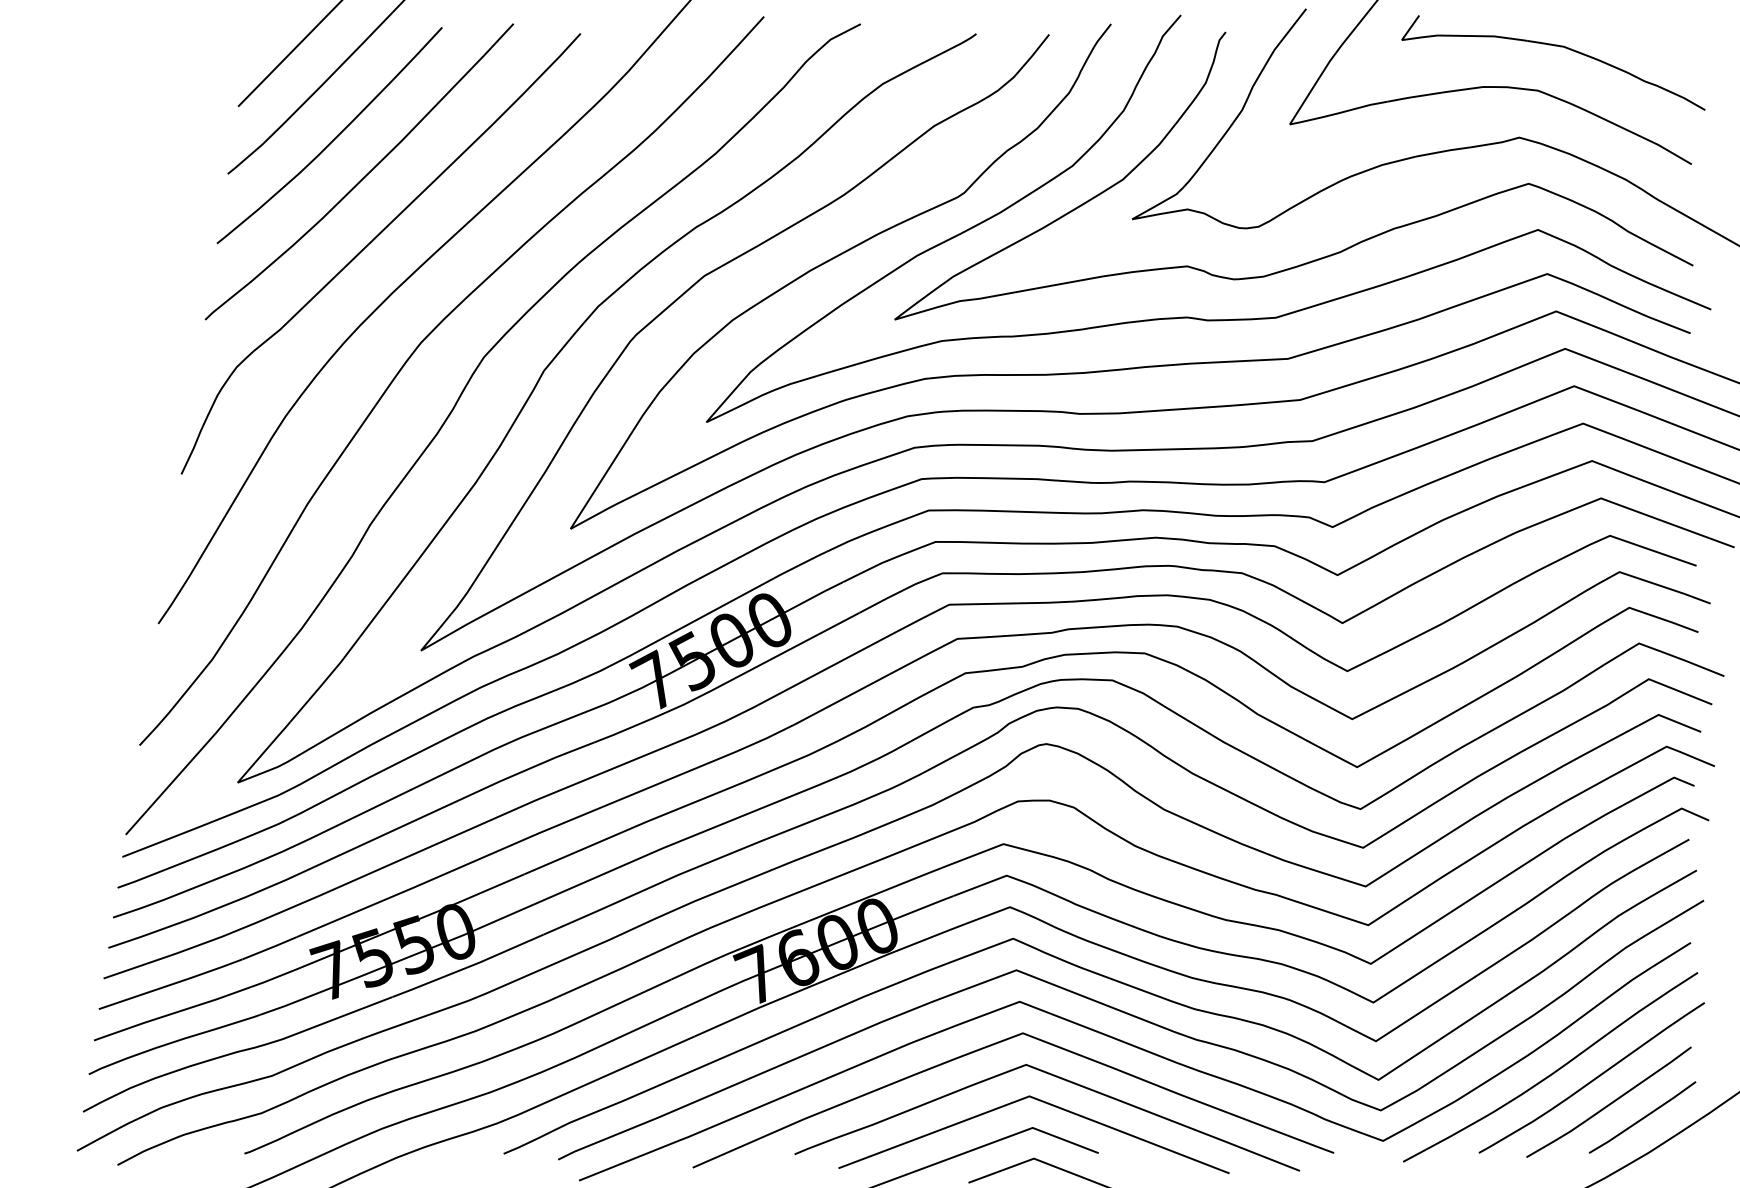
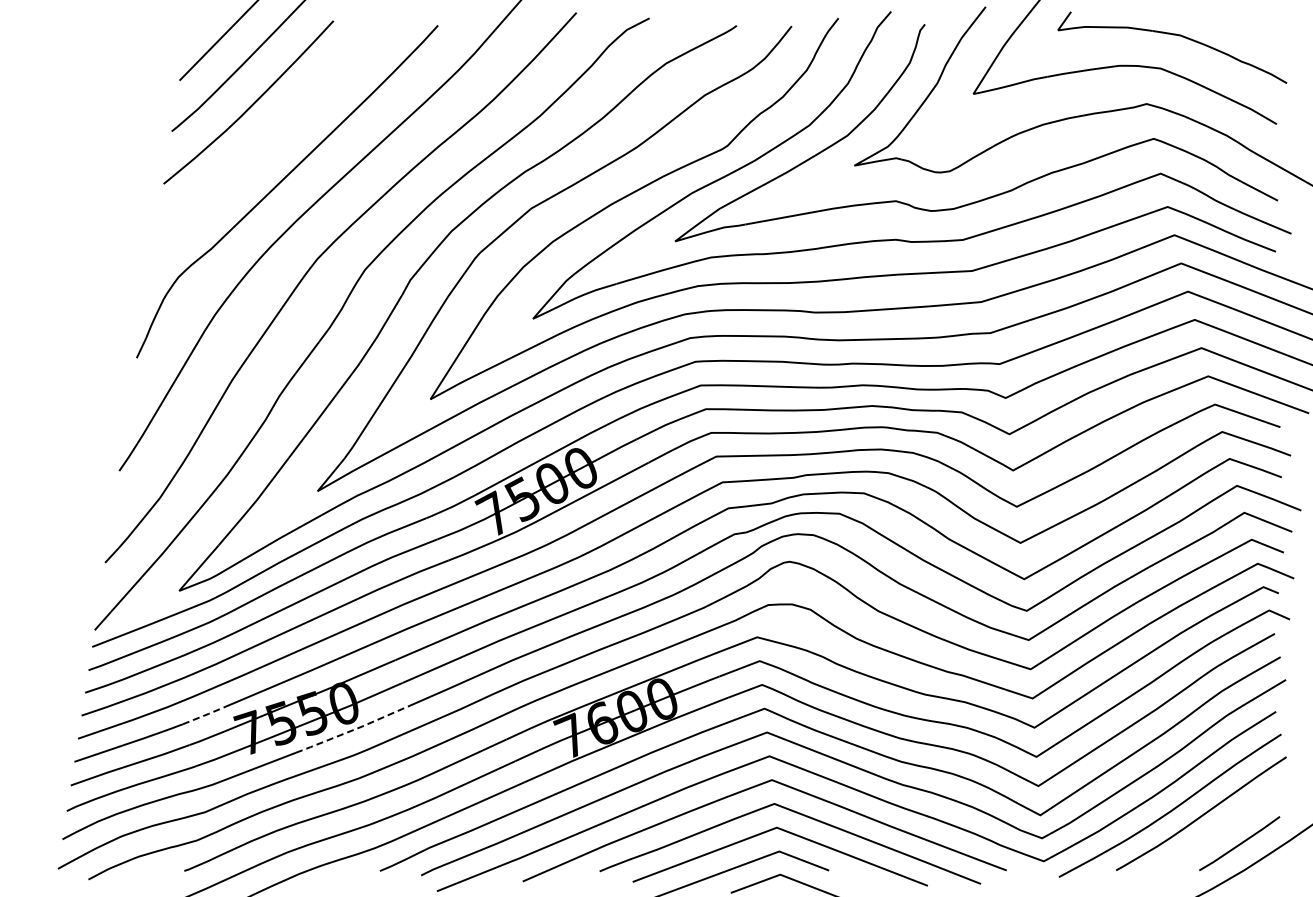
curve: (363, 176) -> (274, 133), removed
line: (269, 949) -> (203, 716), solid -> dashed
line: (468, 966) -> (353, 729), solid -> dashed
curve: (1609, 1102) -> (1214, 832), removed

